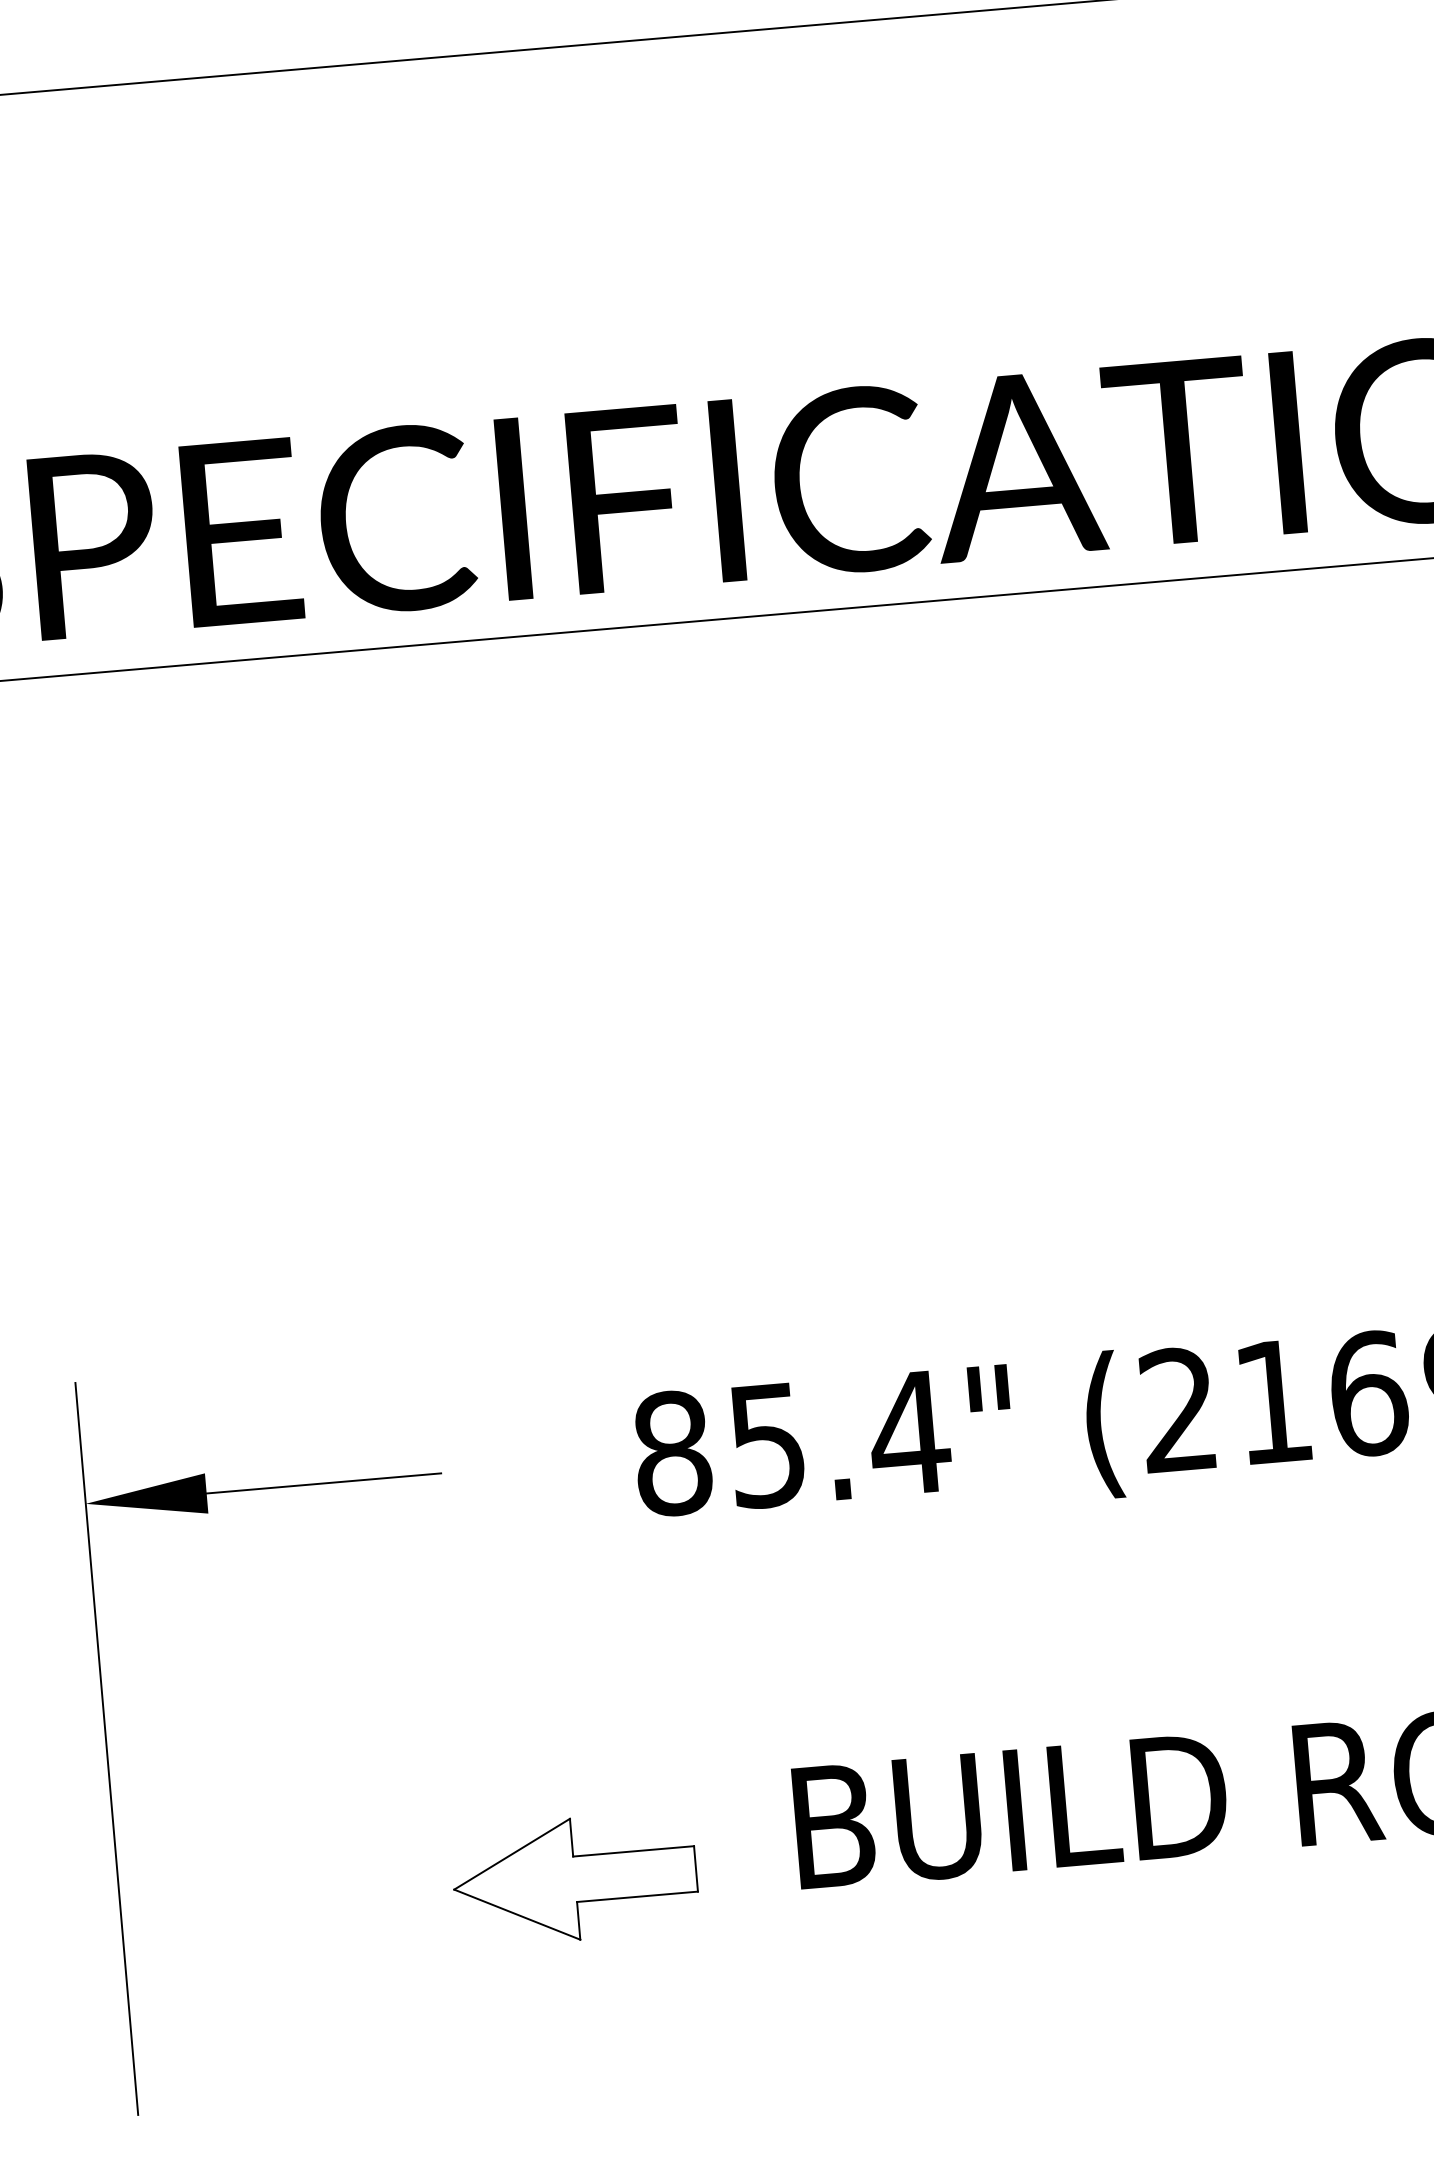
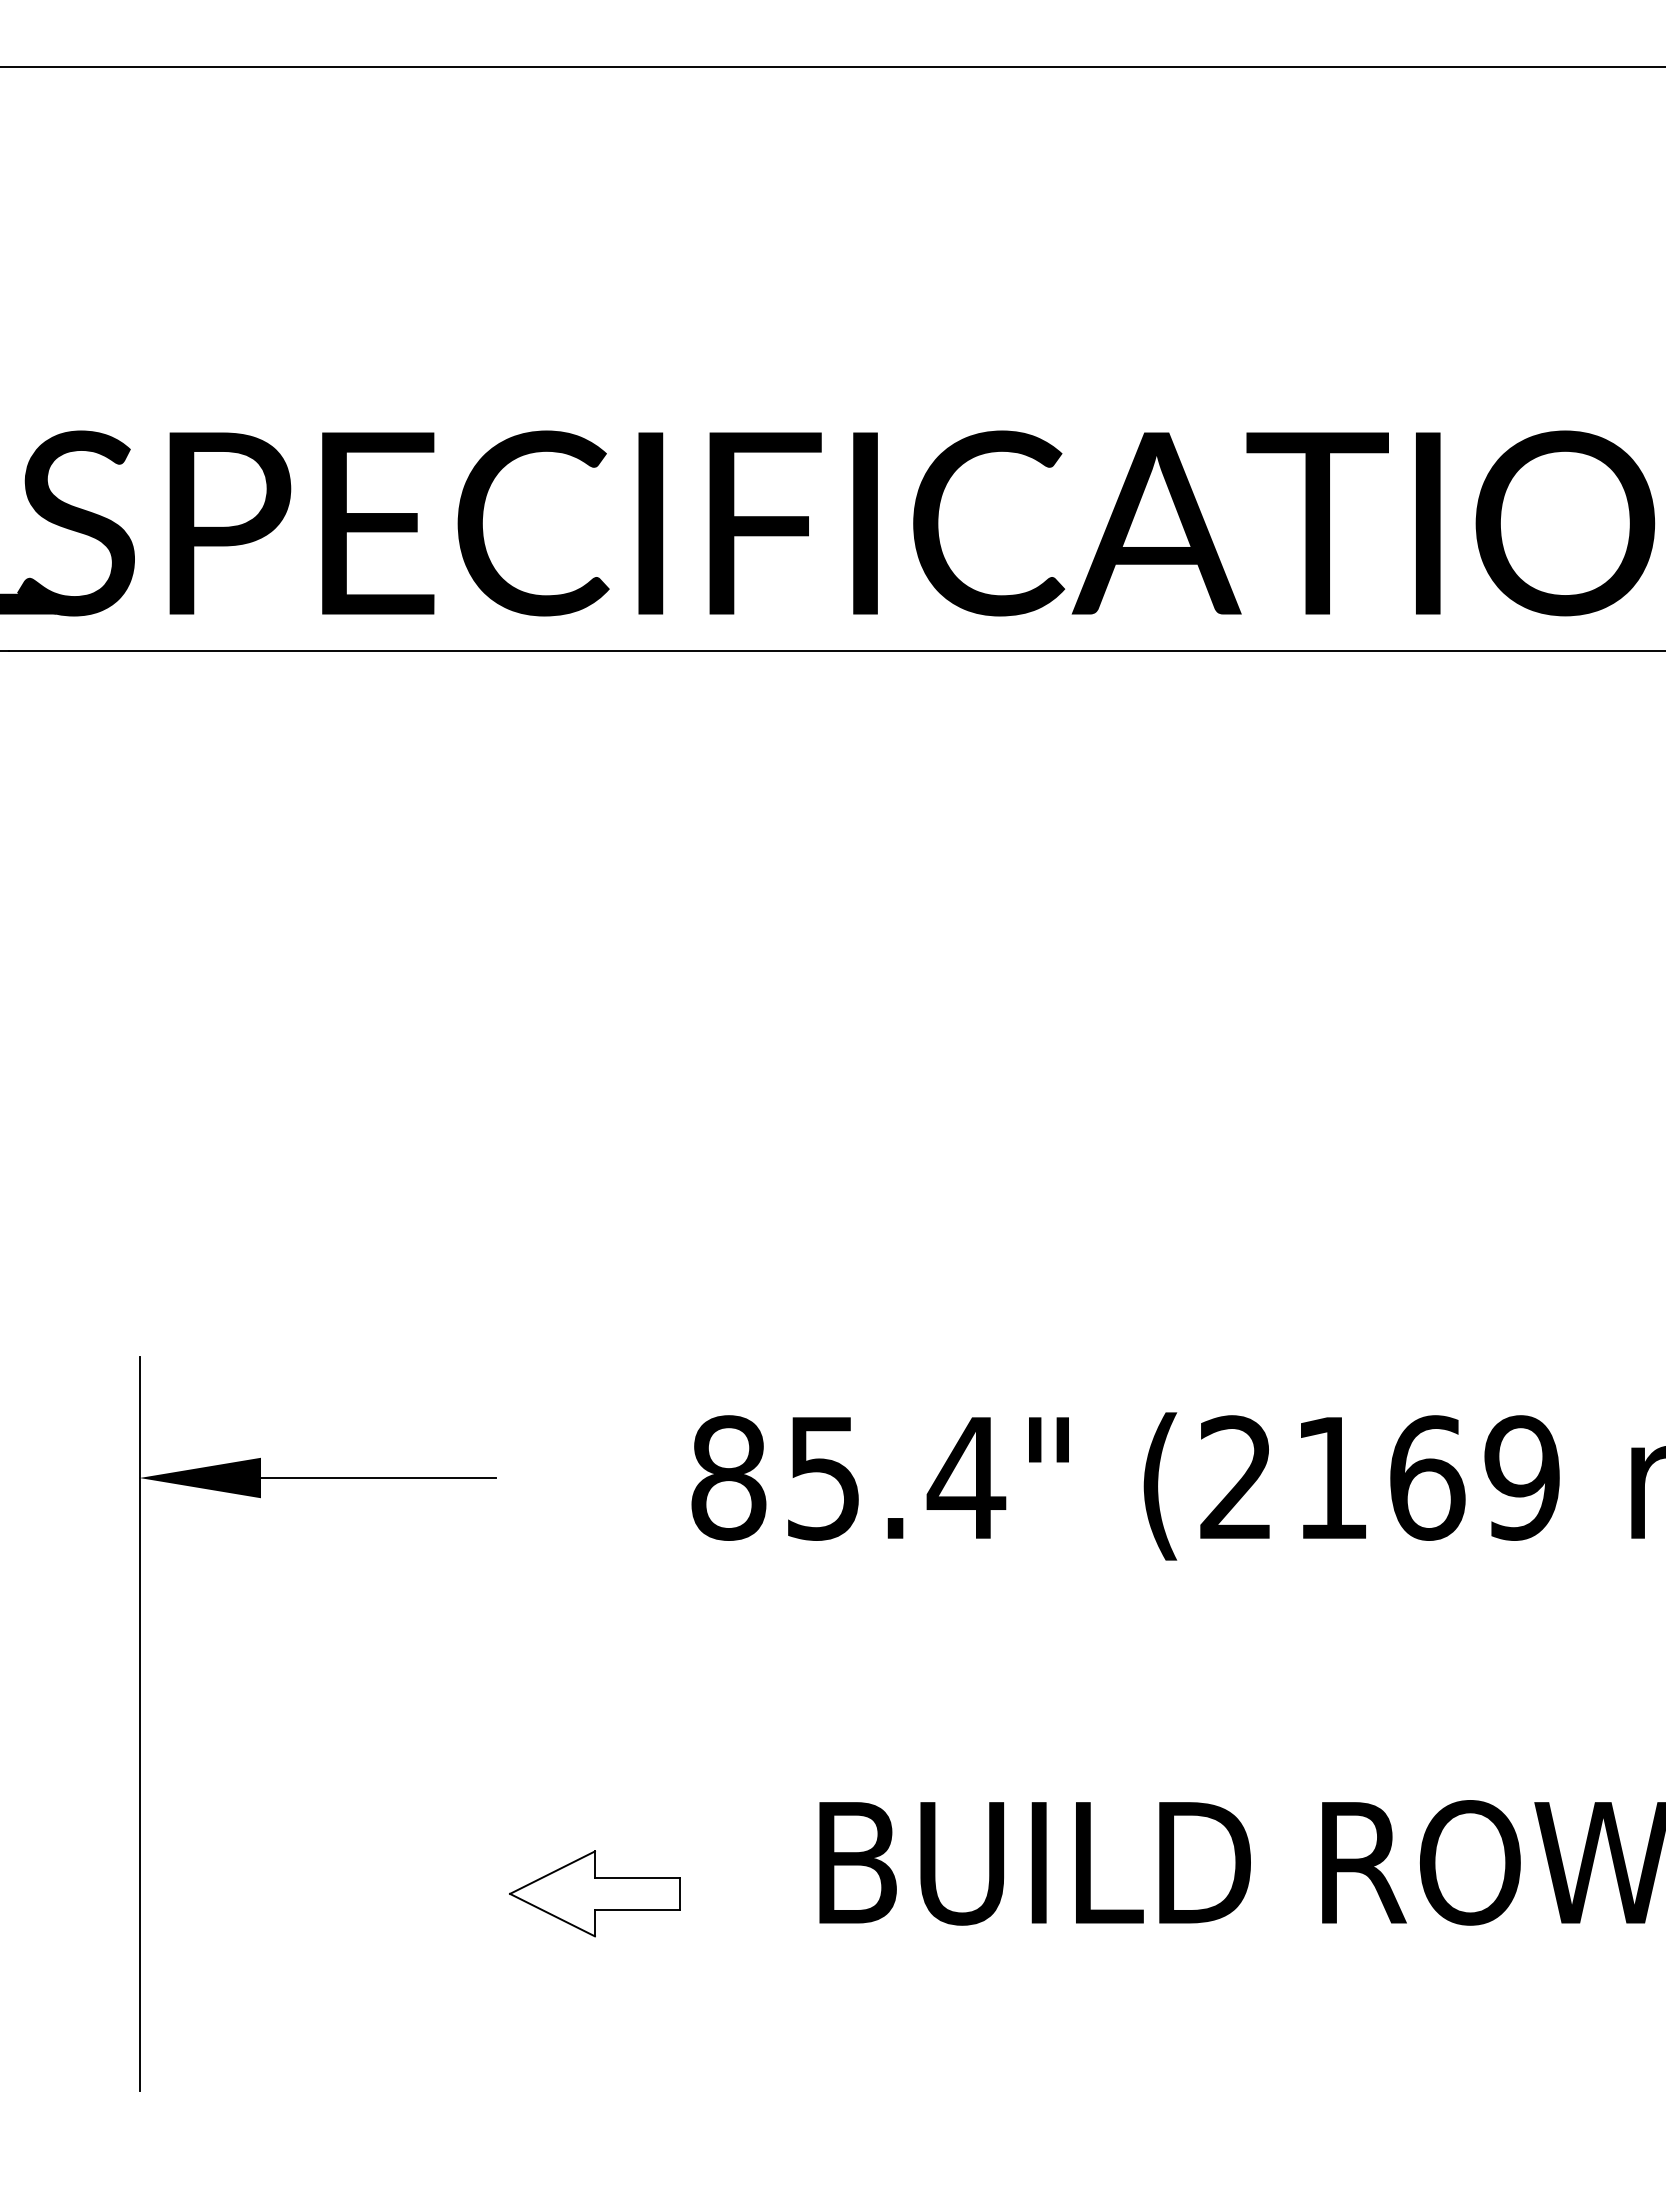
part: (574, 1878) -> (594, 1893), size x0.7

